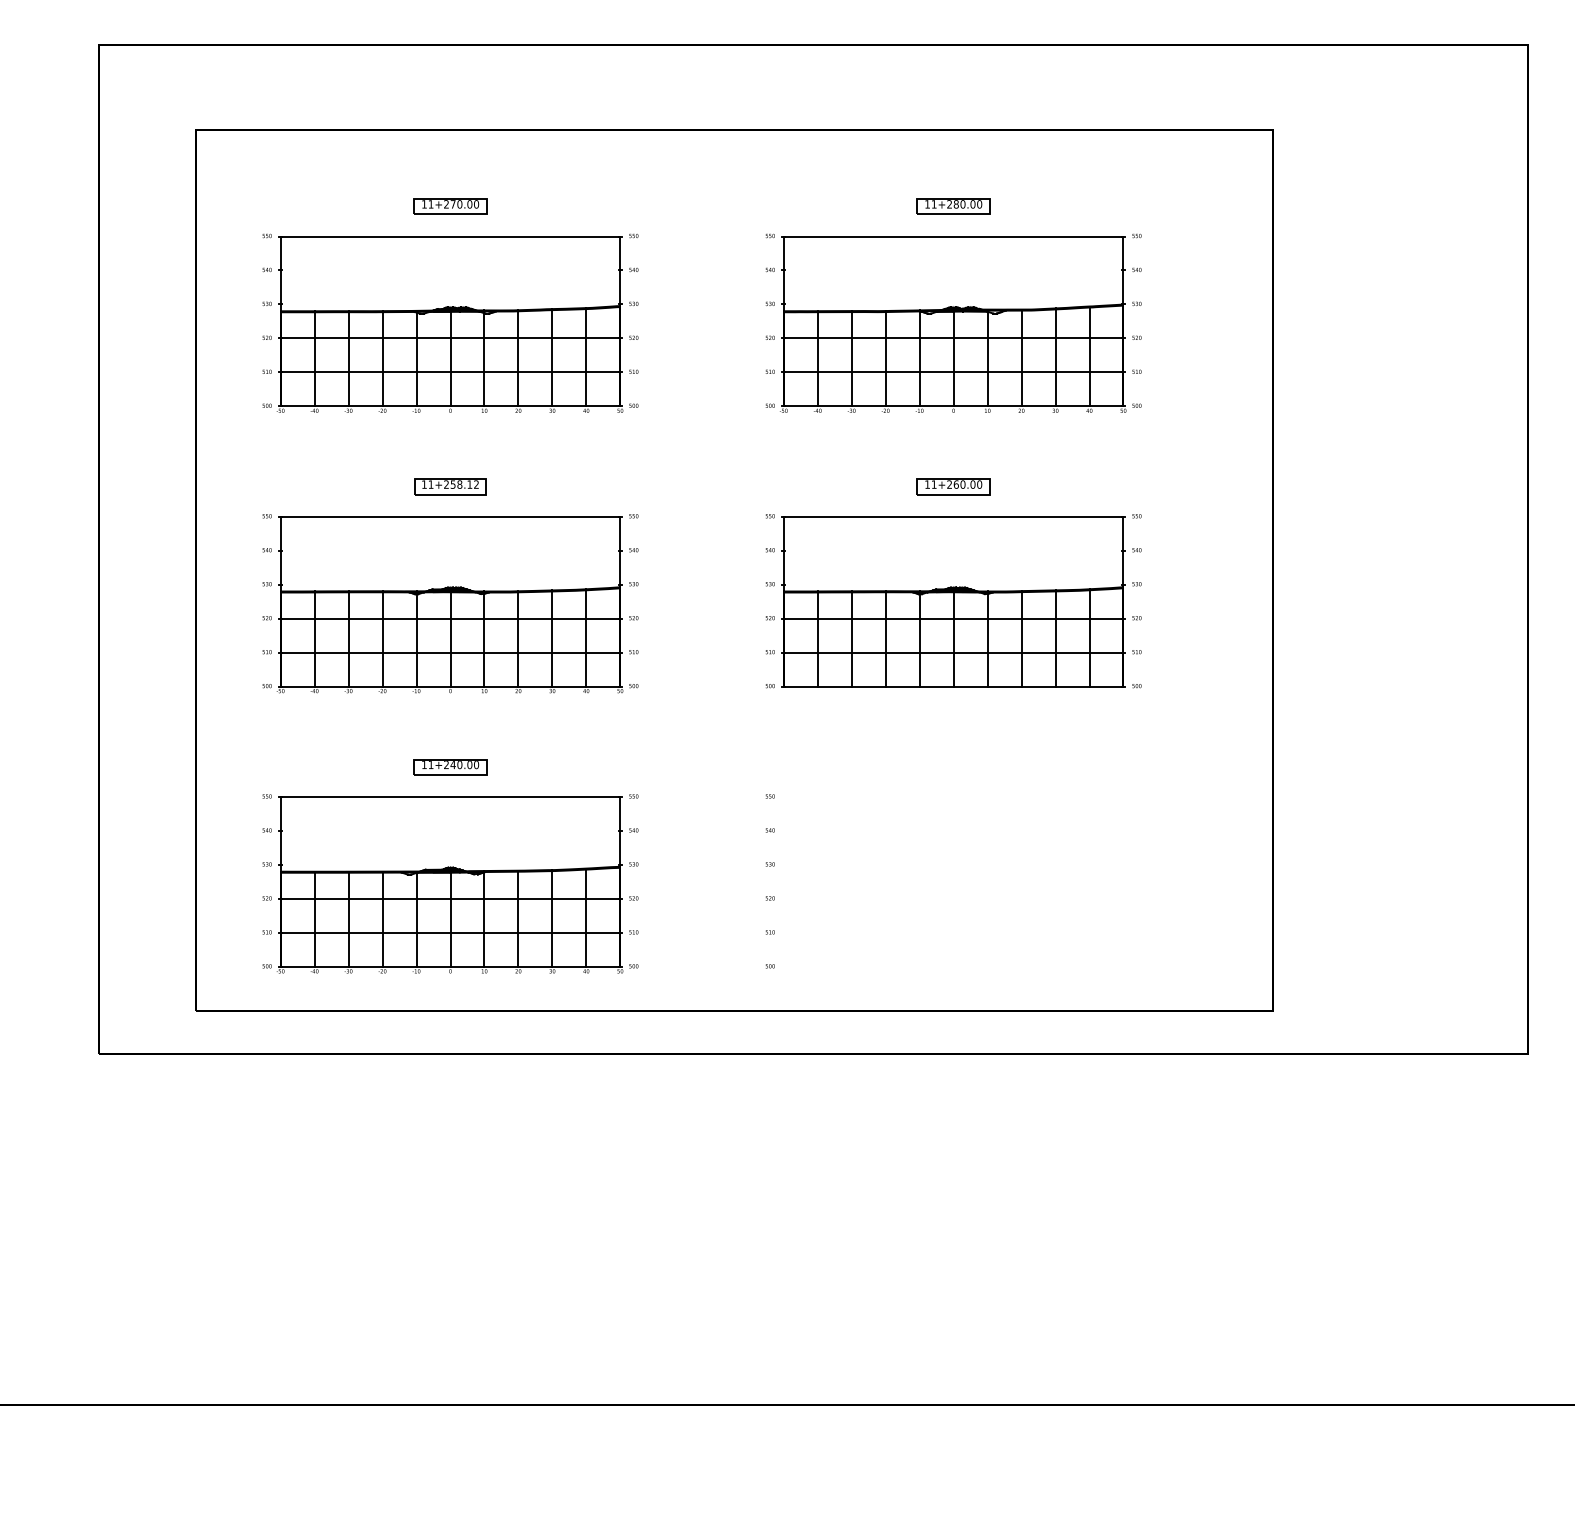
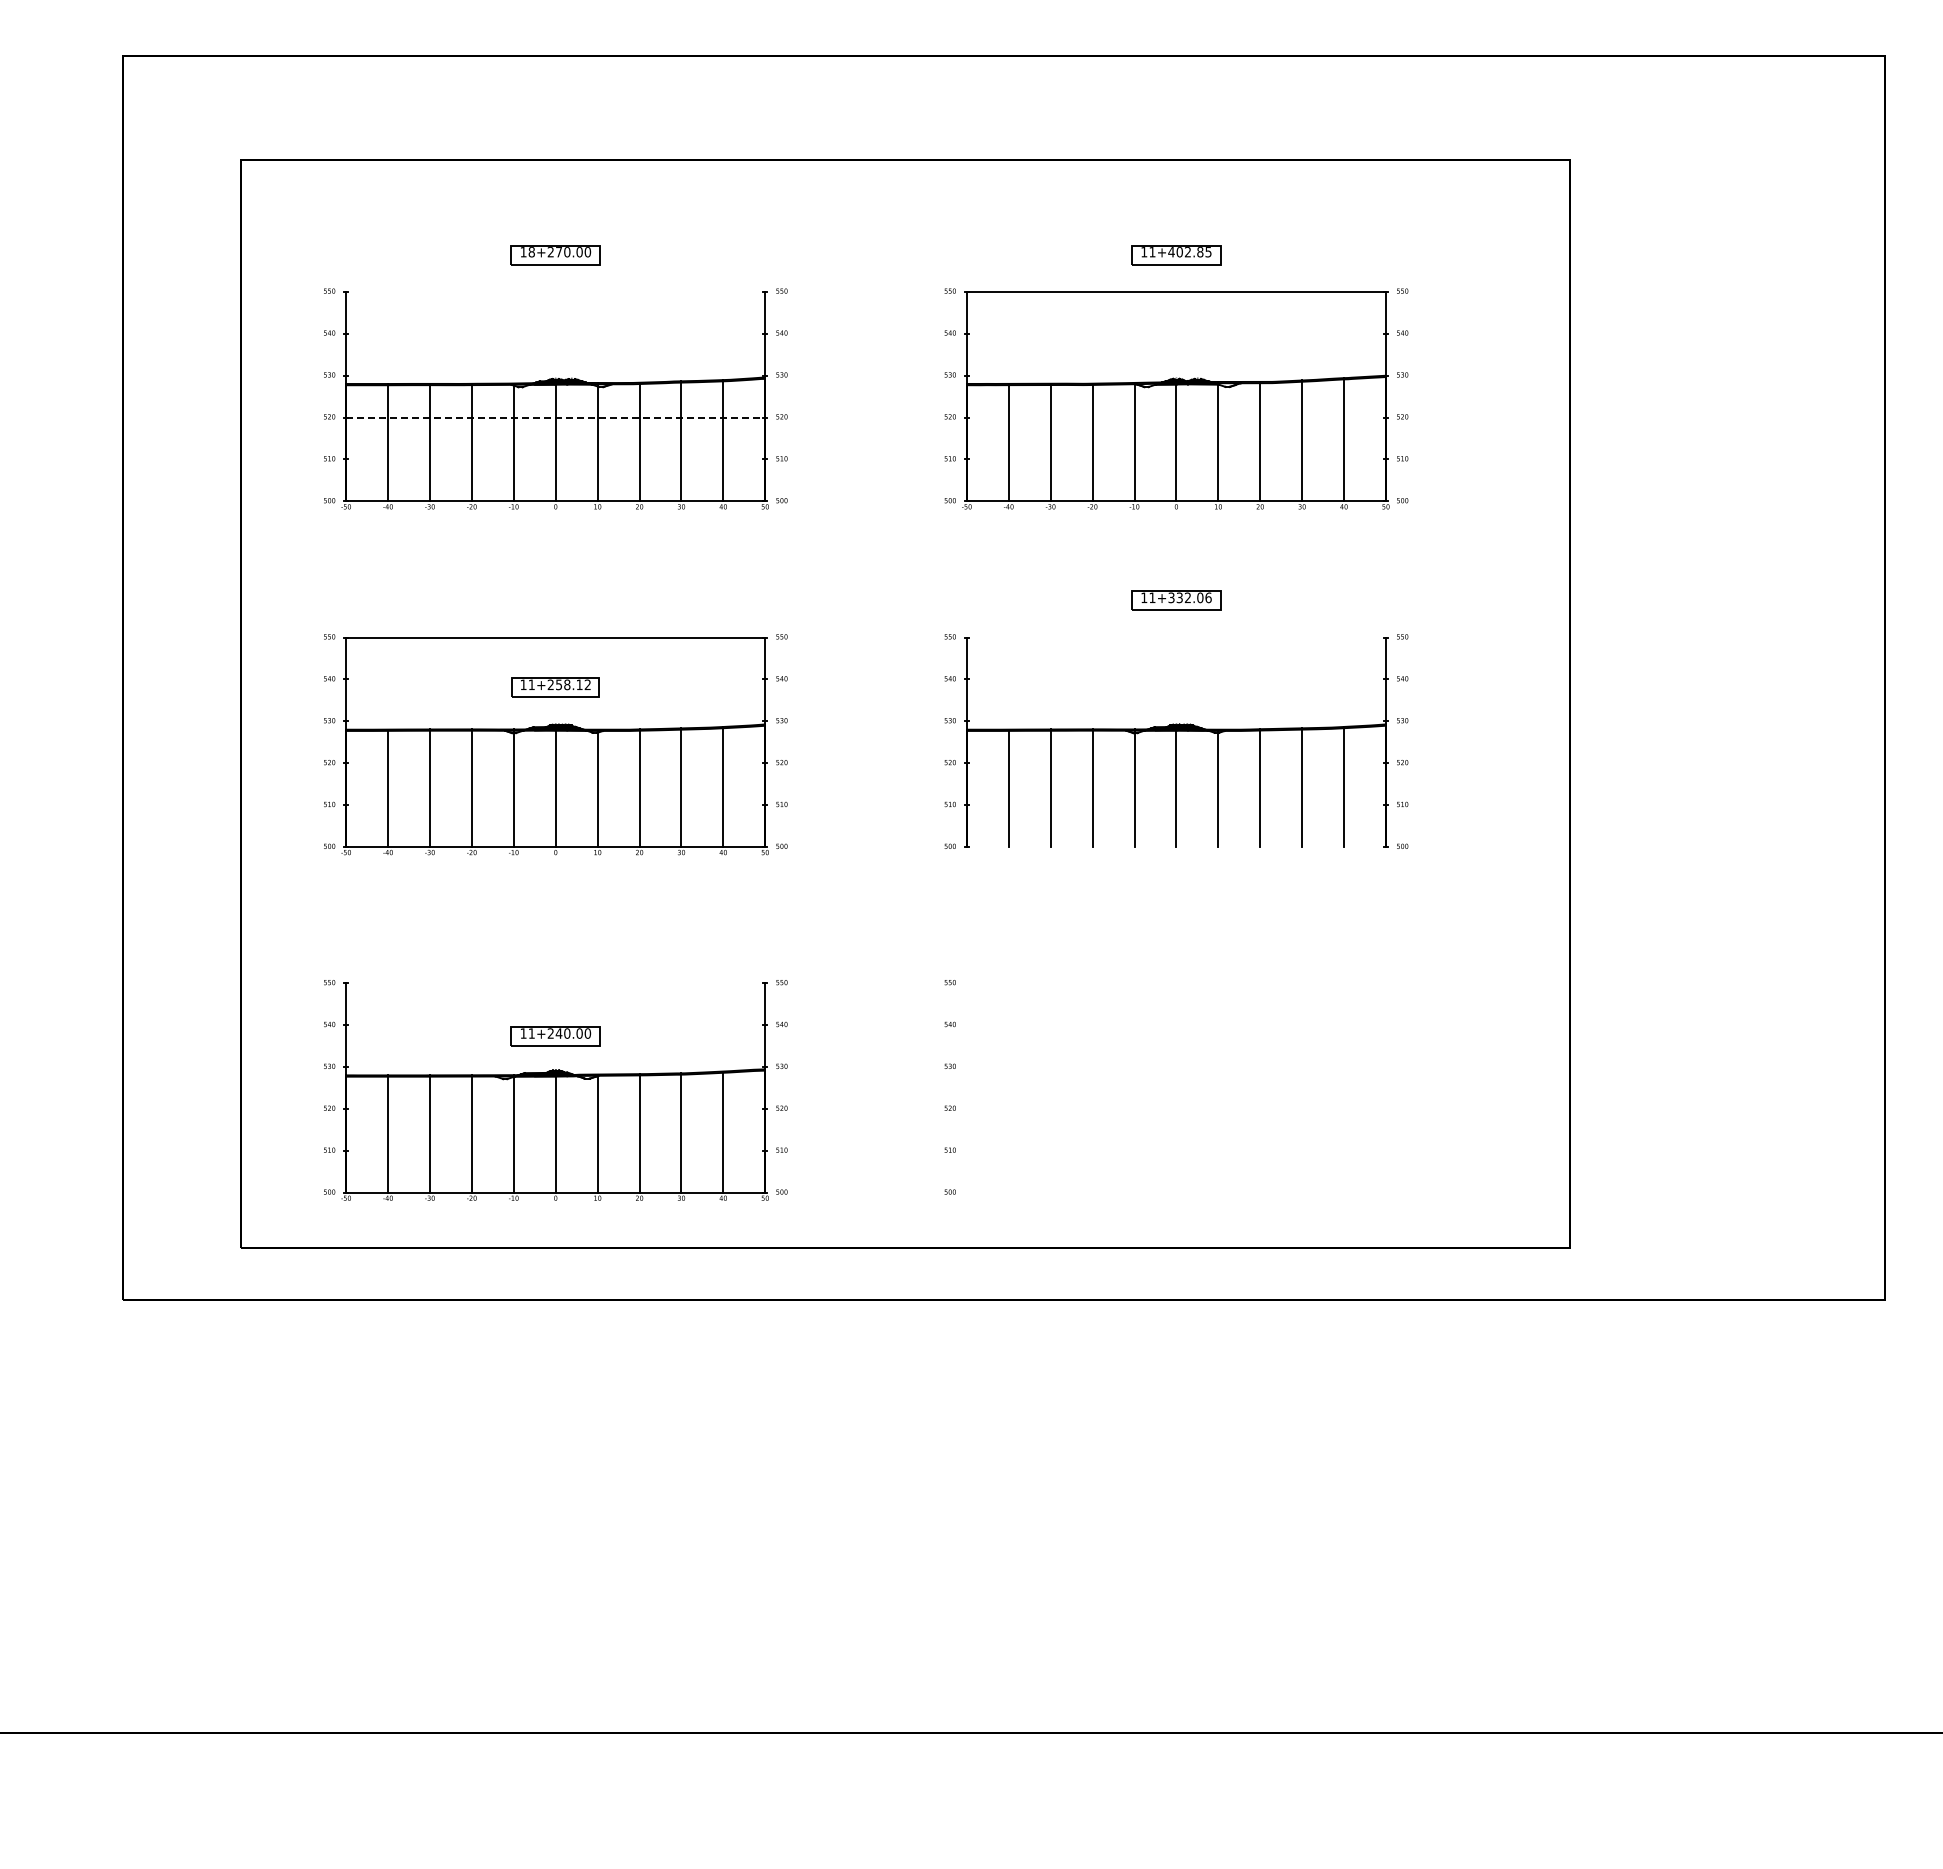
text: (430, 204) -> (531, 252), 11+270.00 -> 18+270.00
text: (964, 204) -> (1189, 252), 11+280.00 -> 11+402.85
line: (450, 236) -> (555, 291), removed
line: (450, 338) -> (555, 417), solid -> dashed
line: (952, 338) -> (1175, 417), removed
line: (450, 372) -> (555, 459), removed
line: (952, 372) -> (1175, 459), removed
text: (964, 484) -> (1189, 597), 11+260.00 -> 11+332.06
part: (450, 486) -> (555, 687), moved
line: (952, 516) -> (1175, 637), removed
line: (450, 618) -> (555, 763), removed
line: (952, 618) -> (1175, 763), removed
line: (450, 652) -> (555, 805), removed
line: (952, 652) -> (1175, 805), removed
line: (952, 686) -> (1175, 847), removed
part: (450, 767) -> (555, 1036), moved
line: (450, 797) -> (555, 983), removed
line: (450, 898) -> (555, 1108), removed
line: (450, 932) -> (555, 1150), removed

